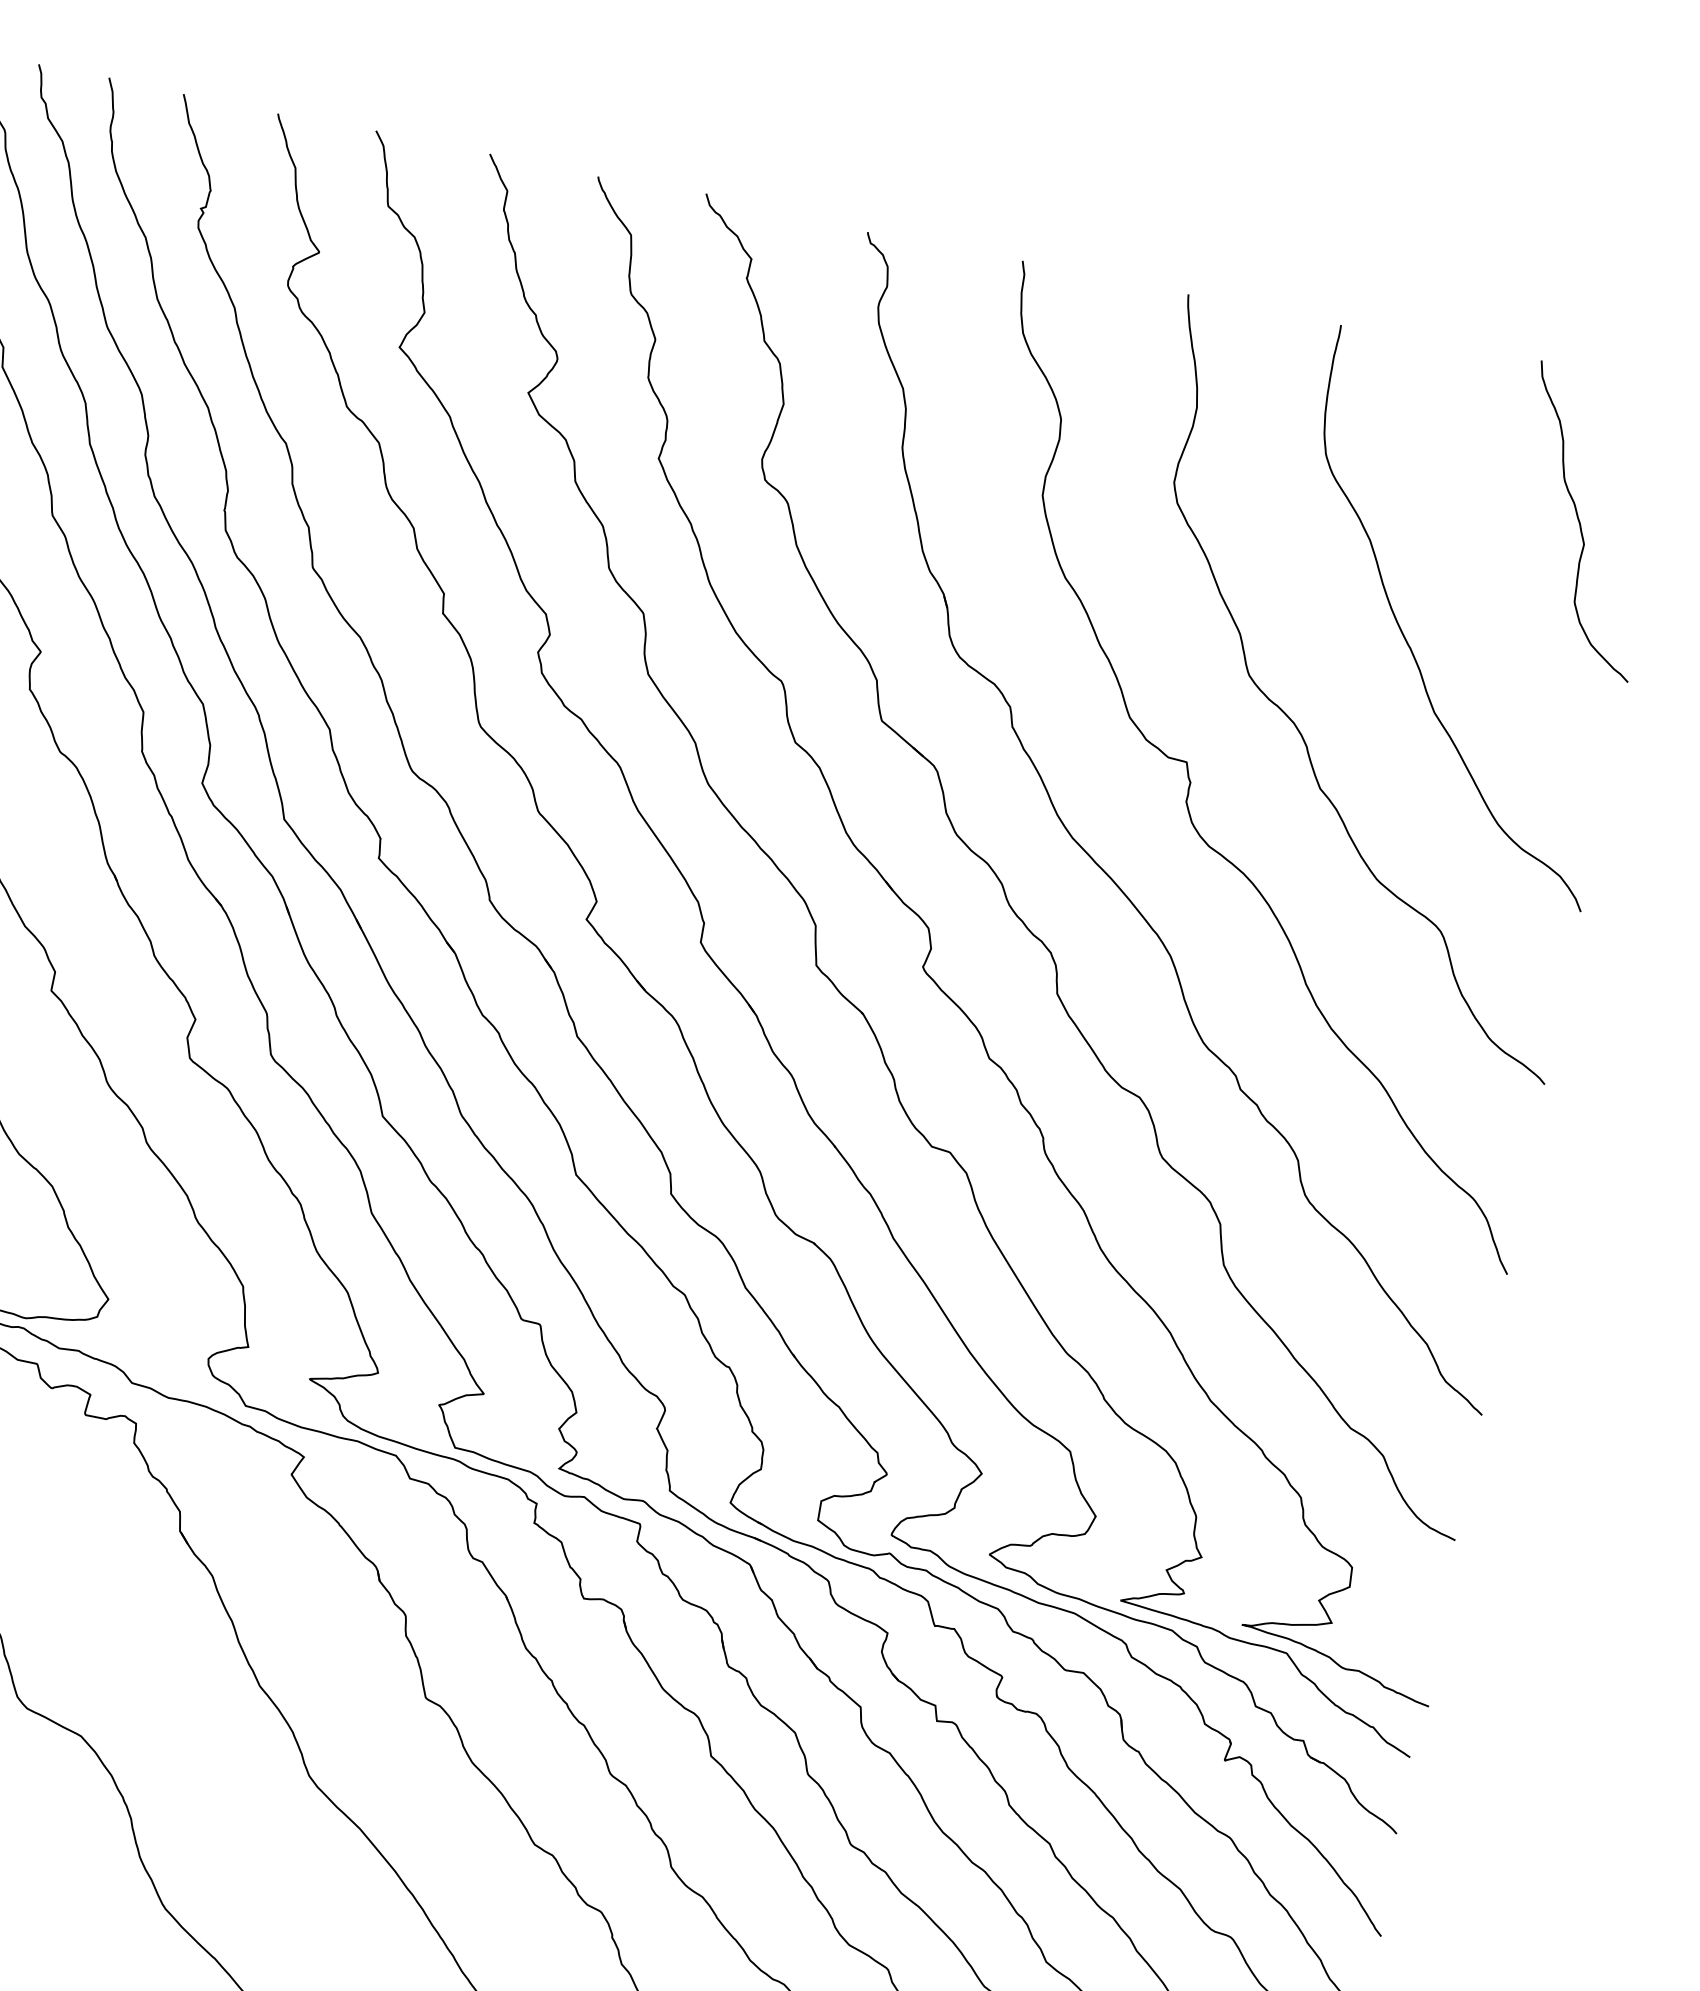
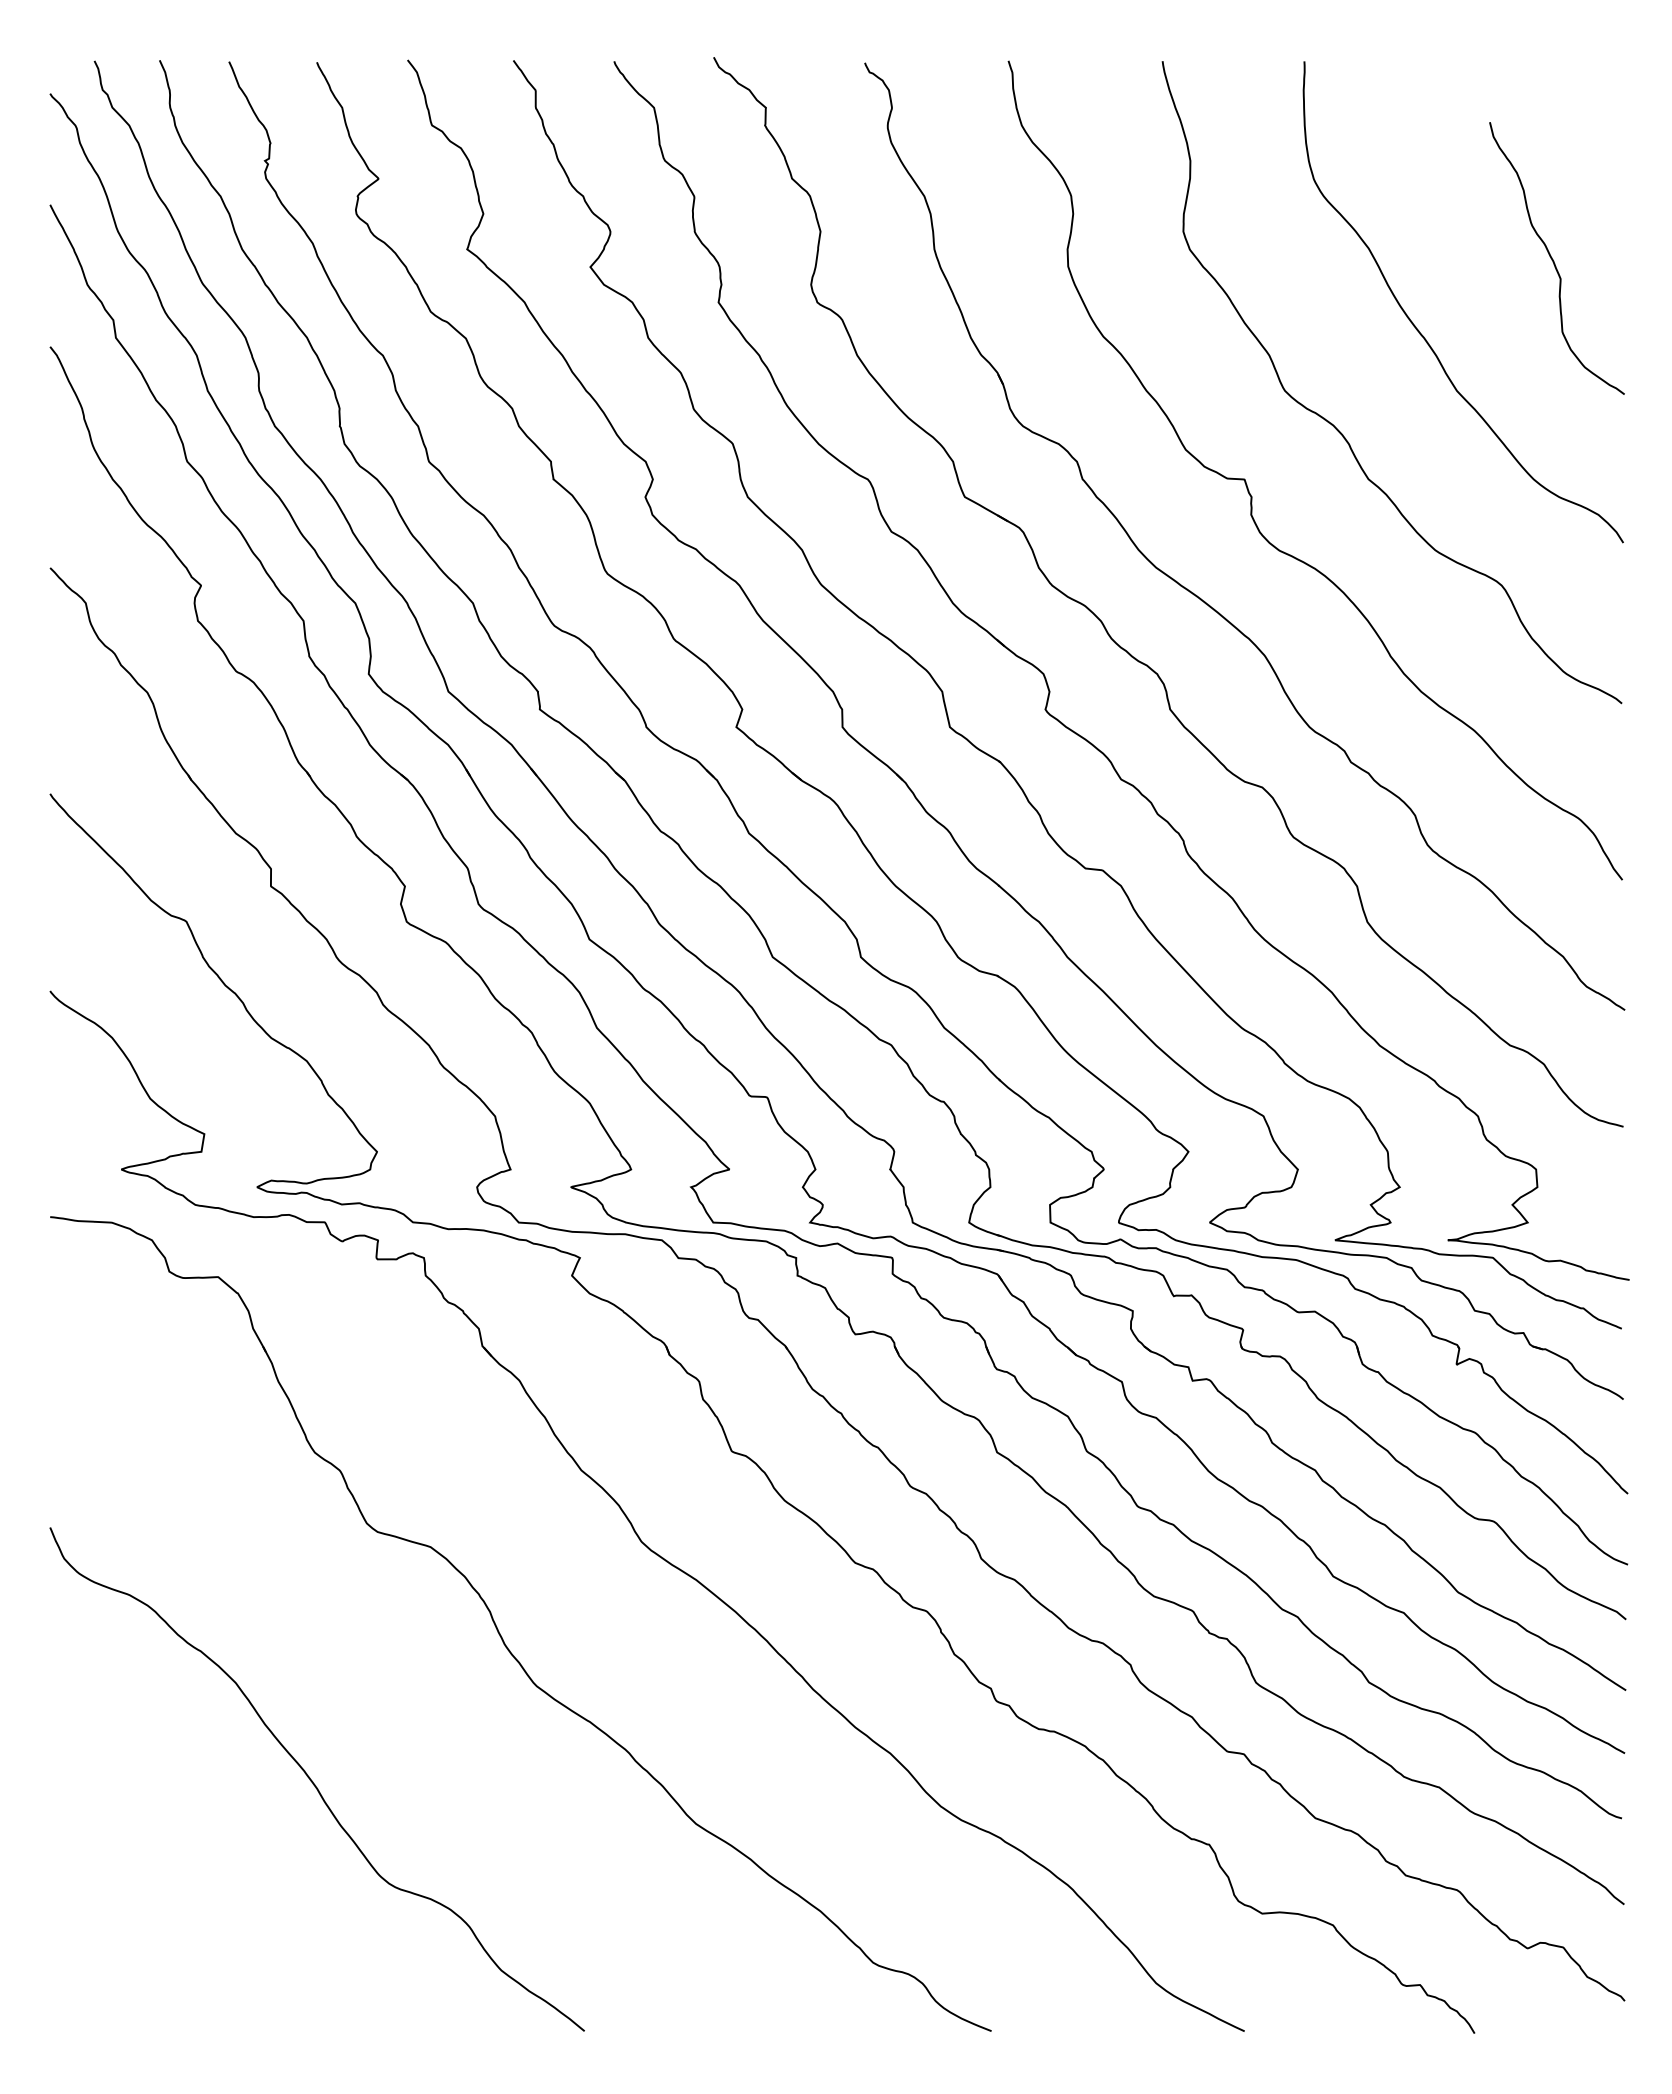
curve: (1580, 521) -> (1553, 259), moved

